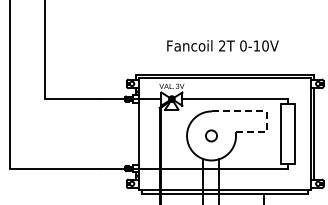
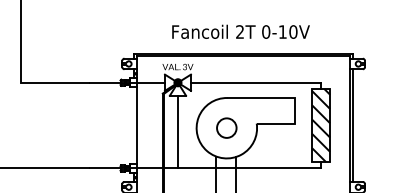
text: (222, 45) -> (240, 31), moved
line: (266, 111) -> (294, 98), dashed -> solid
hatch: (287, 133) -> (320, 125), added
circle: (211, 135) -> (226, 127), size x1.43
line: (171, 138) -> (177, 131), added

